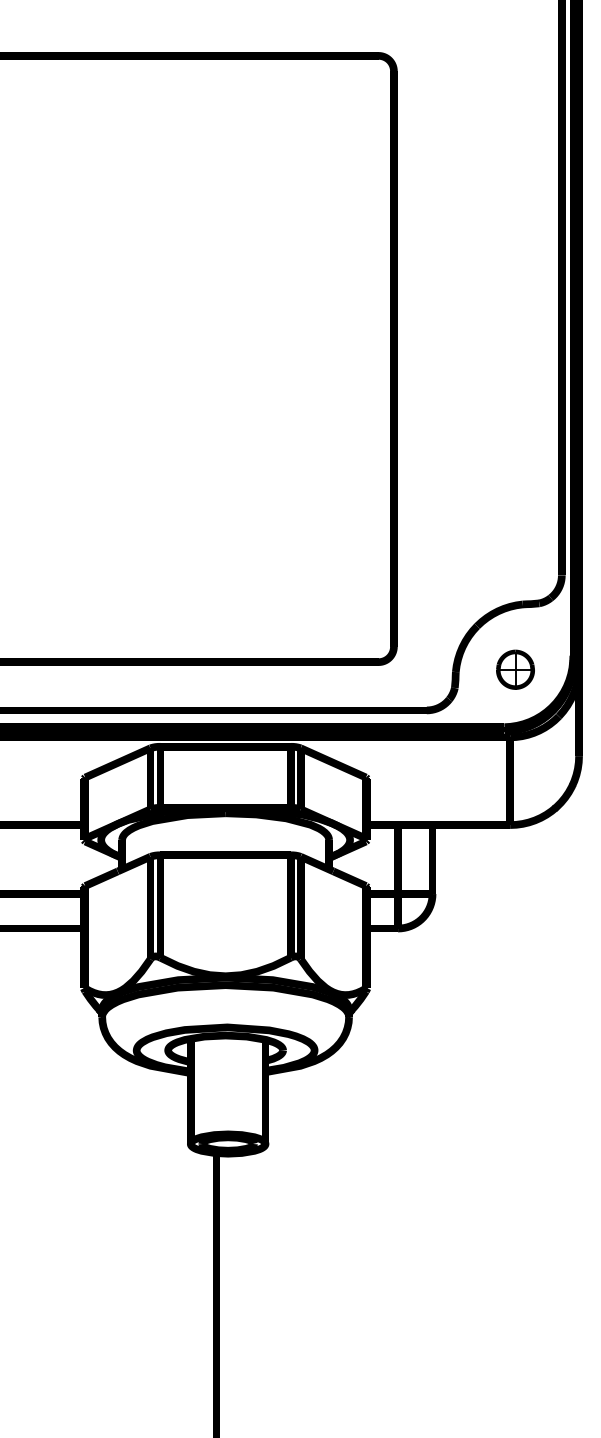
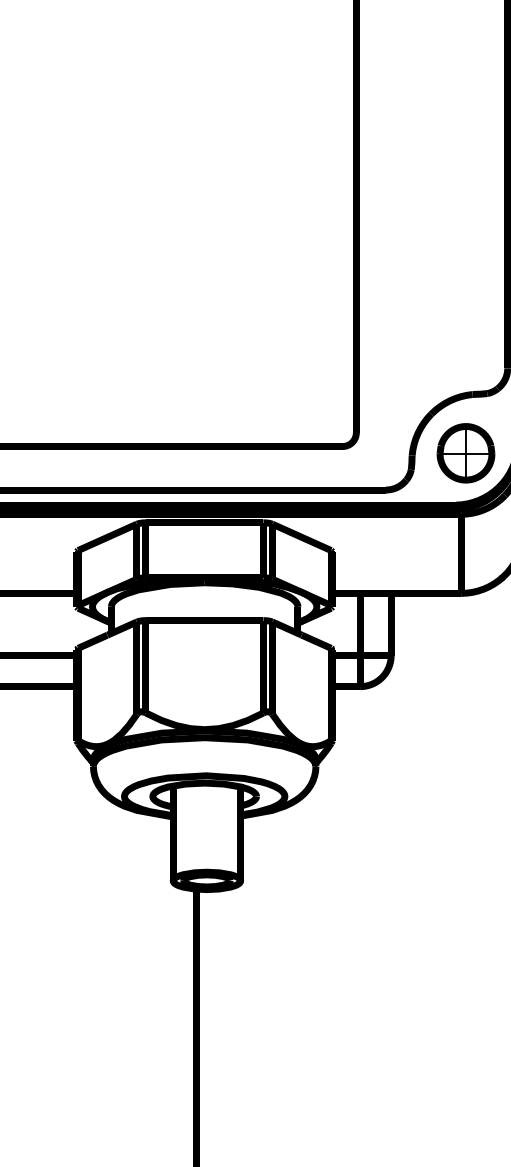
part: (515, 669) -> (465, 453), size x1.67

